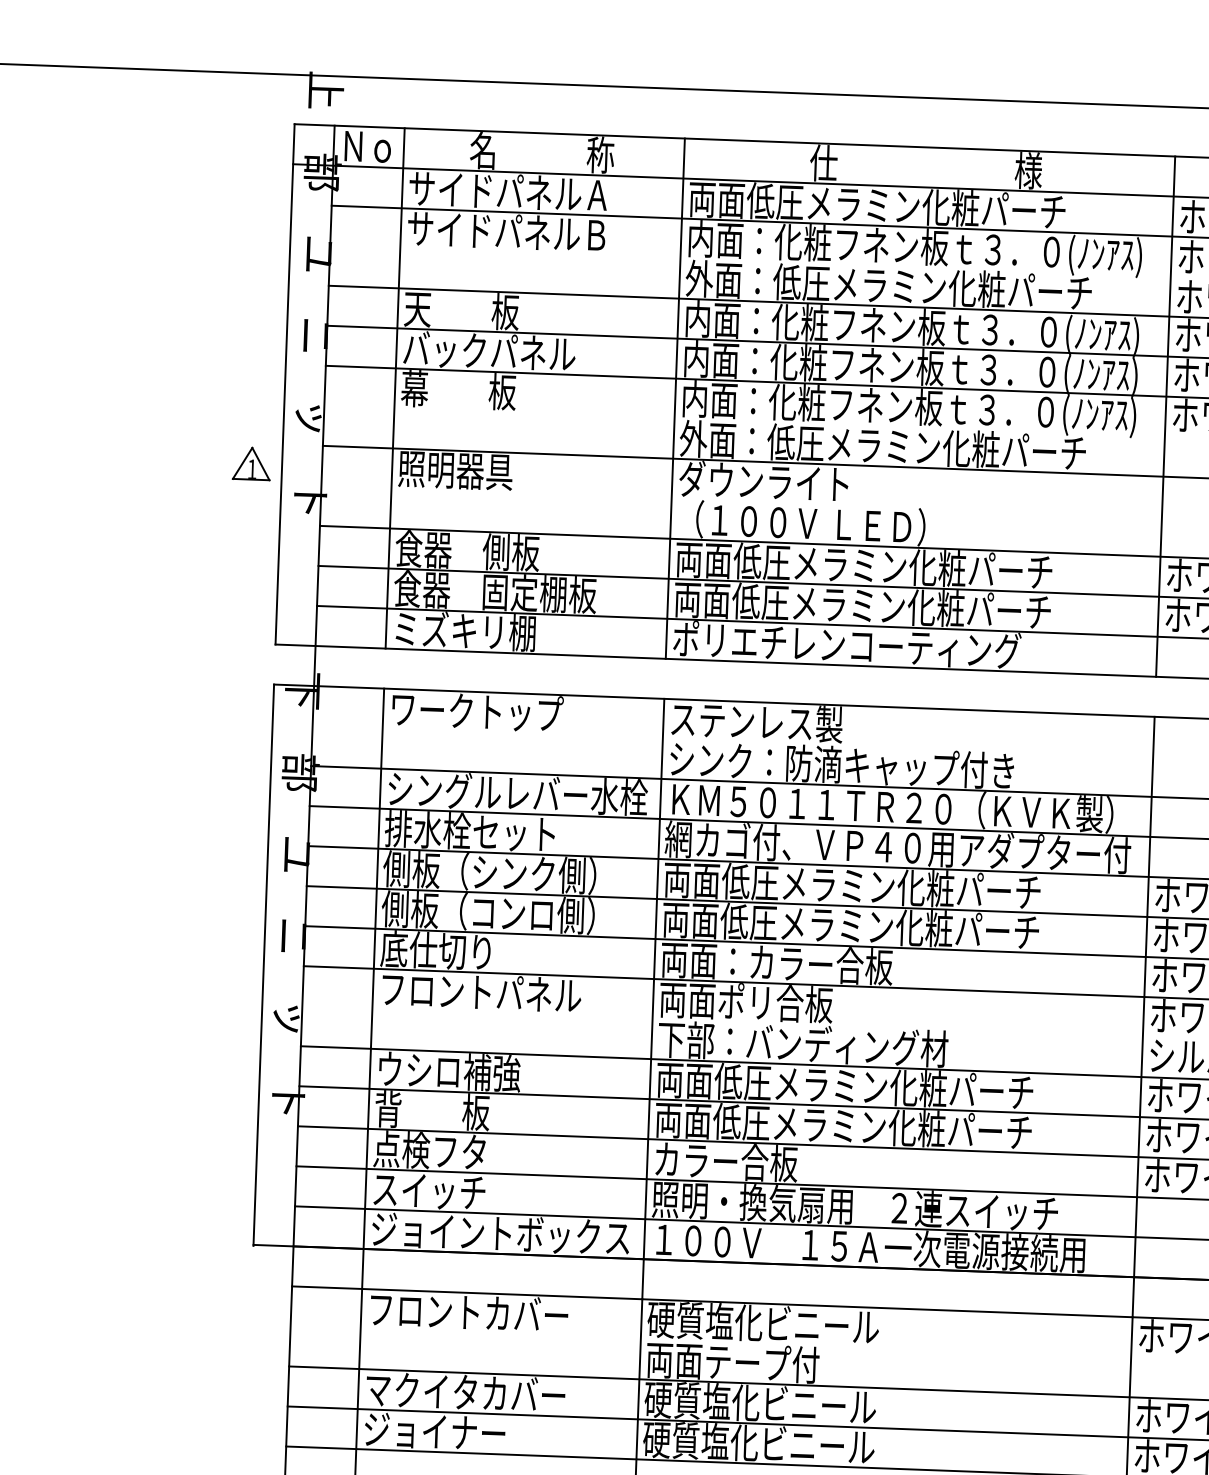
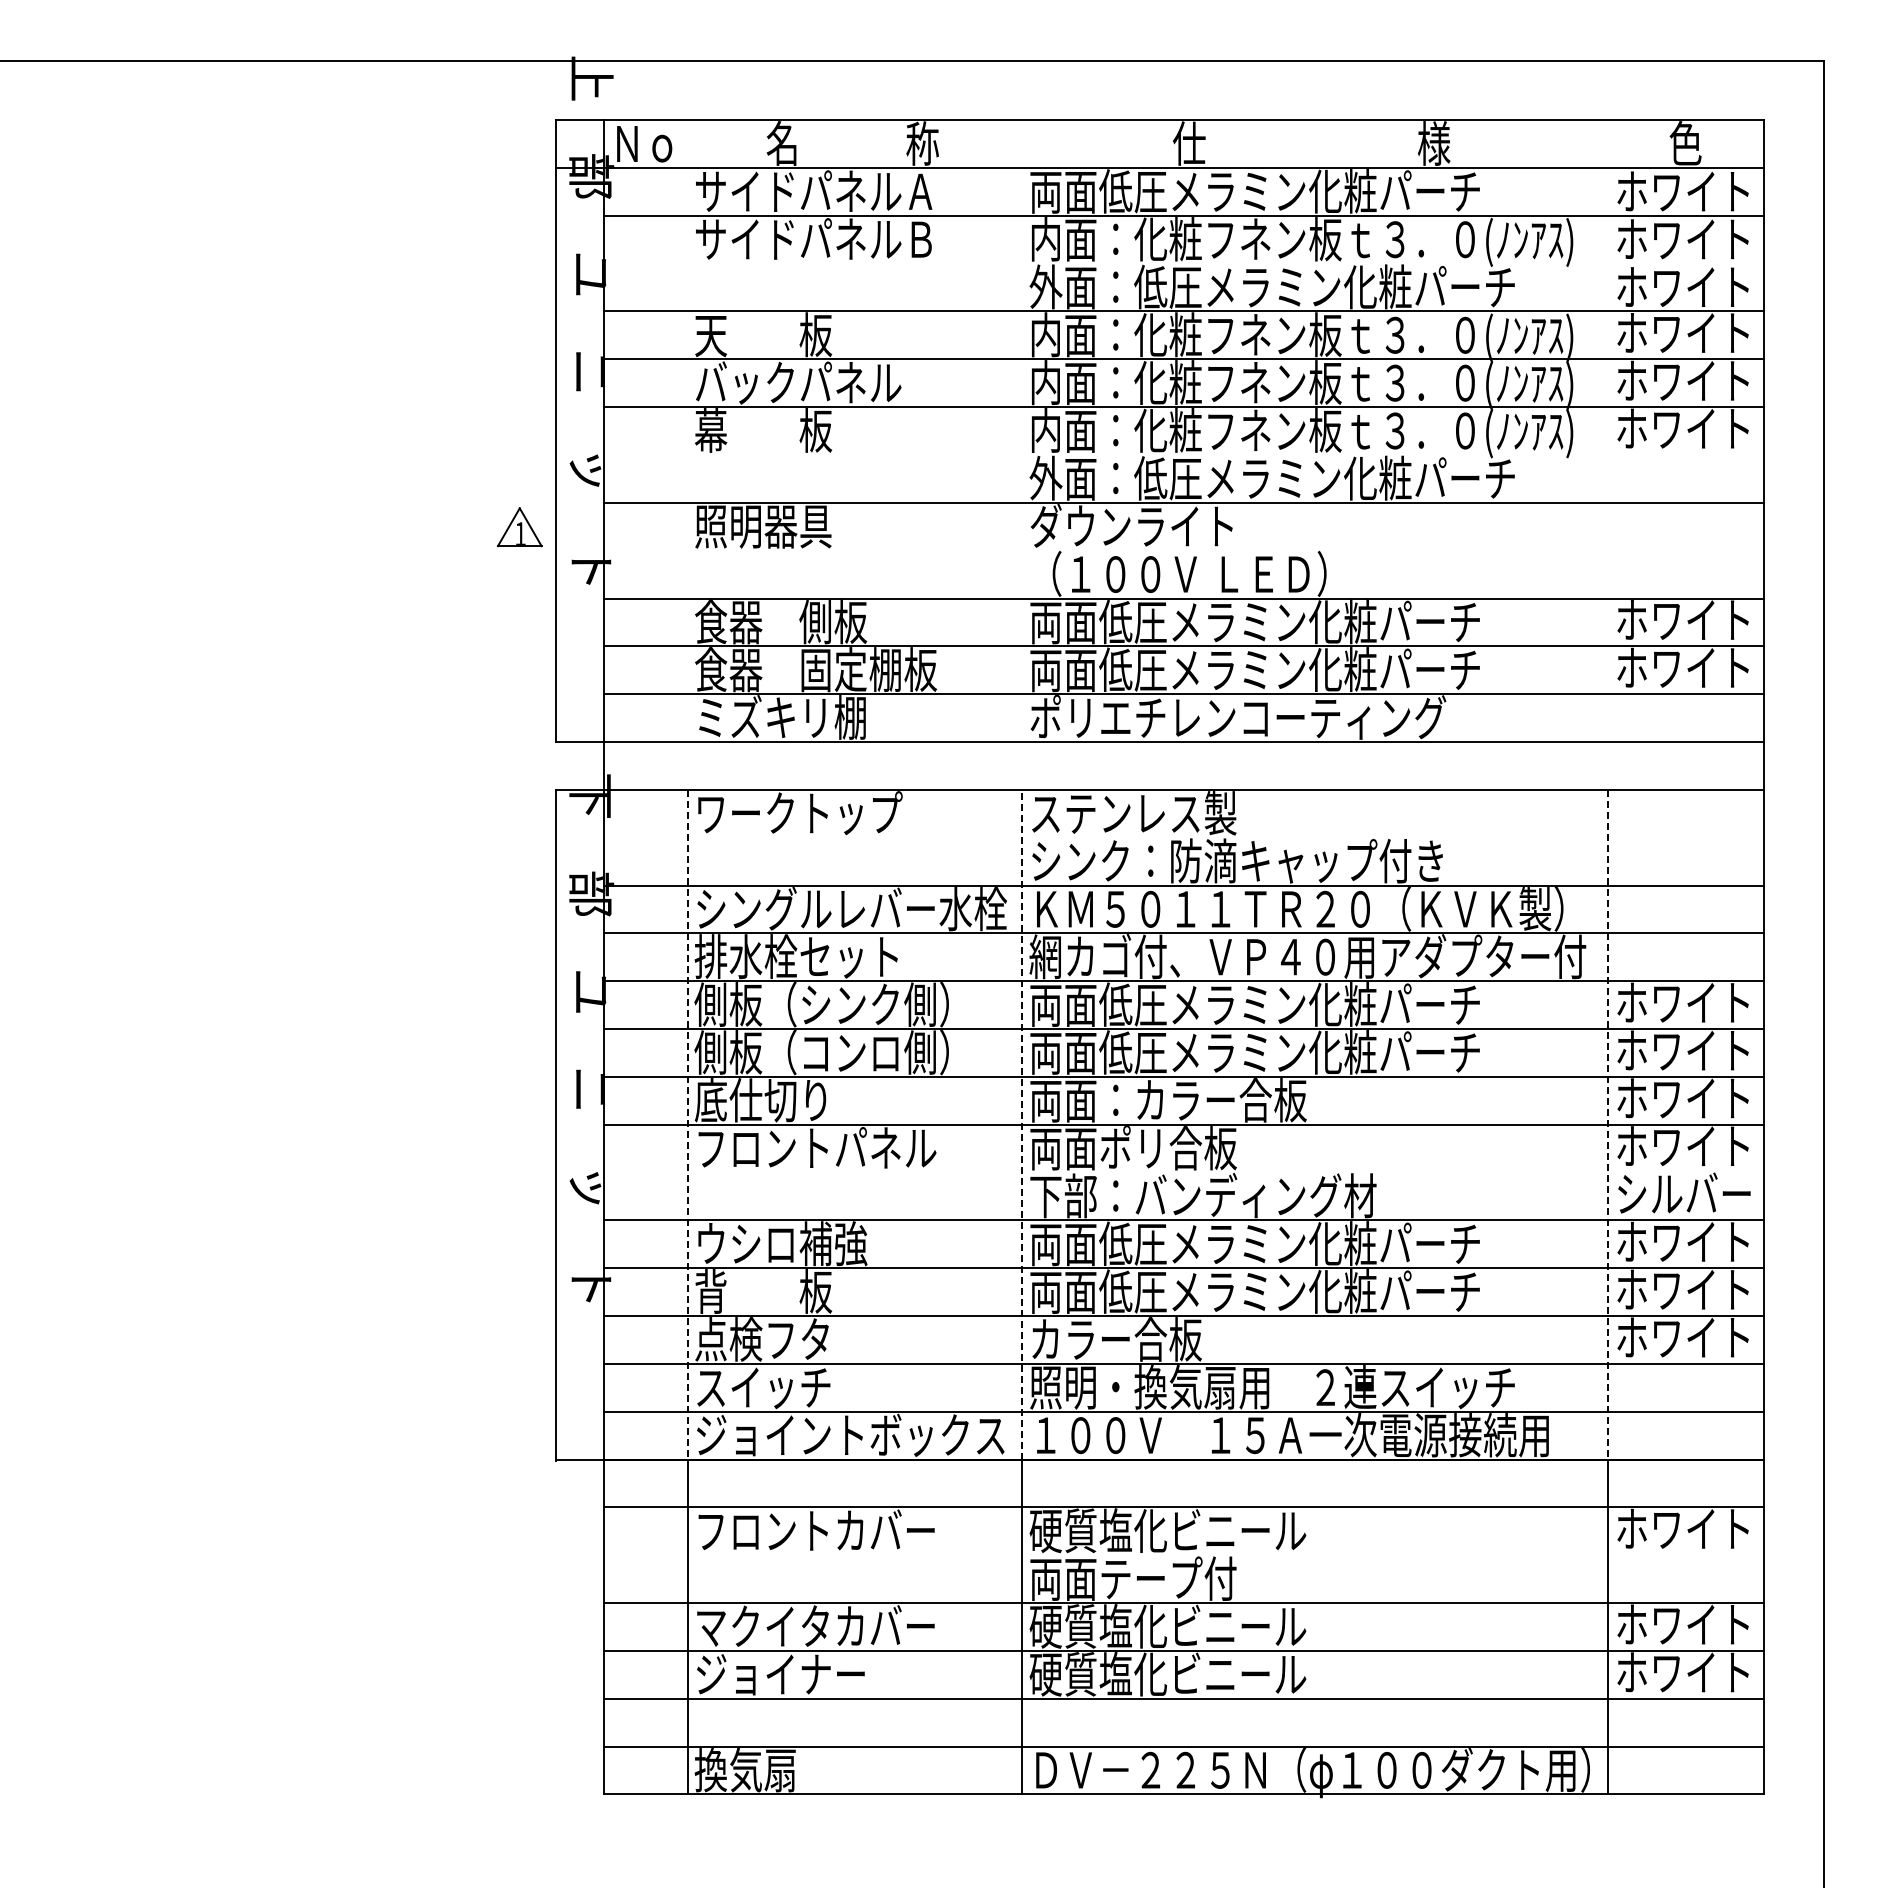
line: (395, 388) -> (687, 431), removed
line: (675, 399) -> (1022, 431), removed
line: (1165, 417) -> (1608, 431), removed
line: (373, 968) -> (687, 1124), solid -> dashed
line: (654, 978) -> (1022, 1124), solid -> dashed
line: (1144, 996) -> (1608, 1124), solid -> dashed

